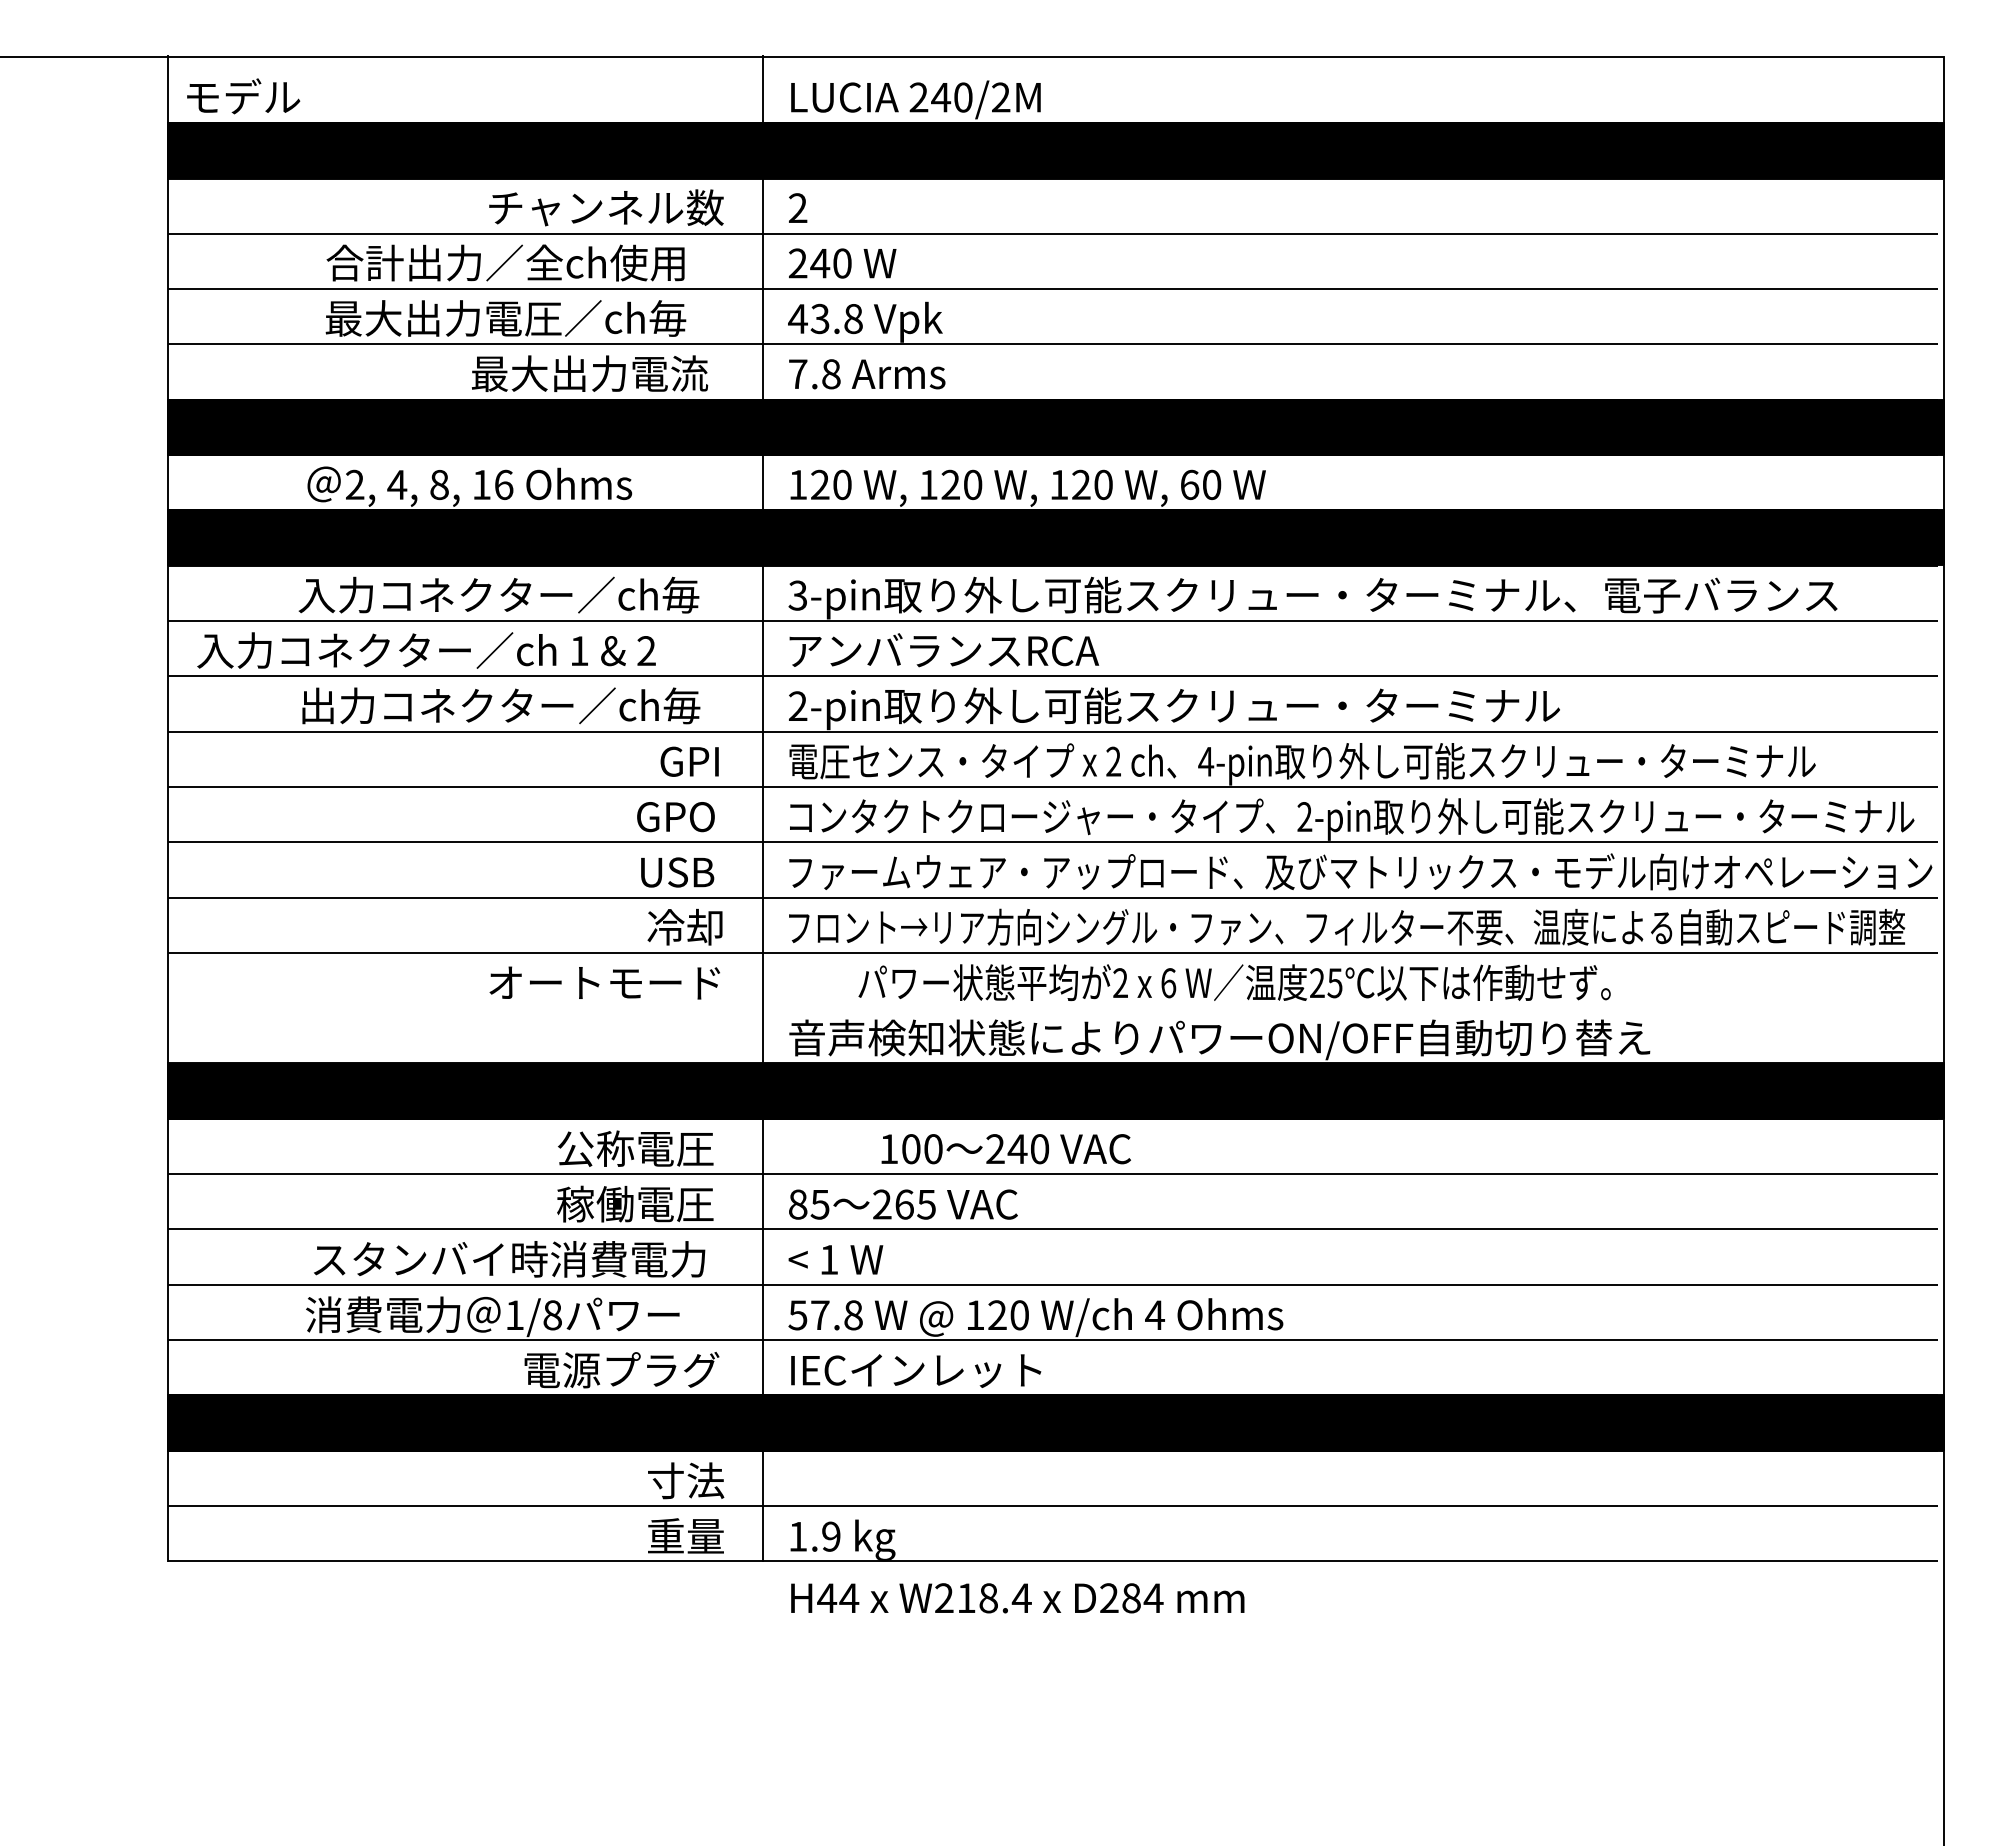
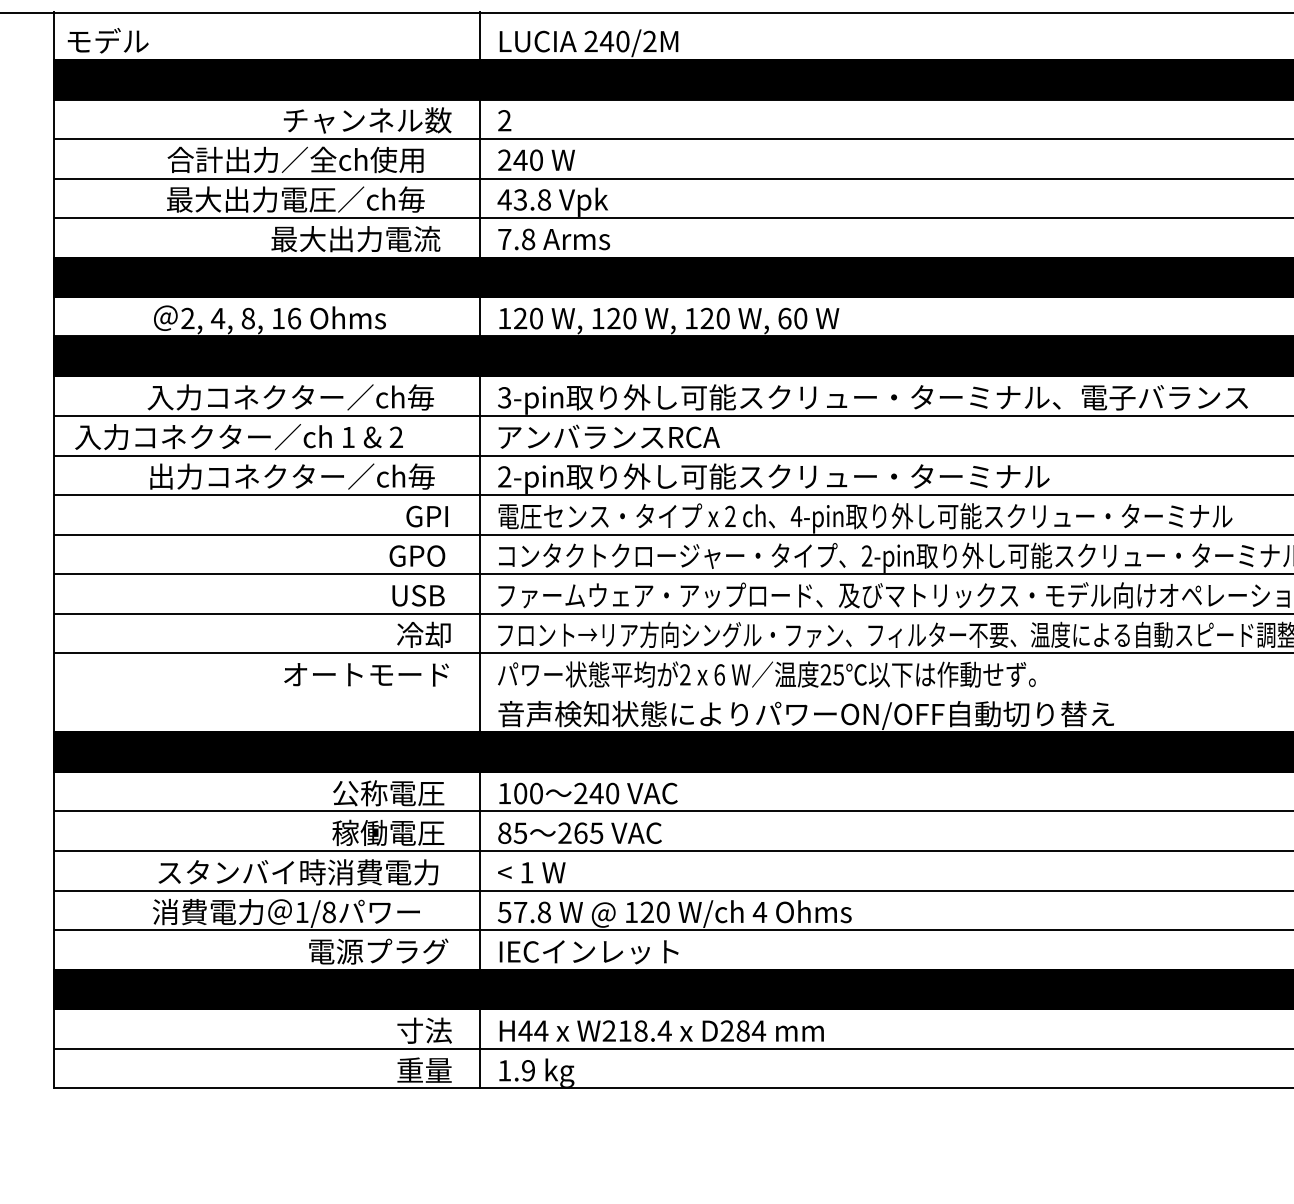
text: (1234, 982) -> (766, 674), moved
text: (1005, 1149) -> (587, 793), moved
text: (1017, 1598) -> (661, 1031), moved

